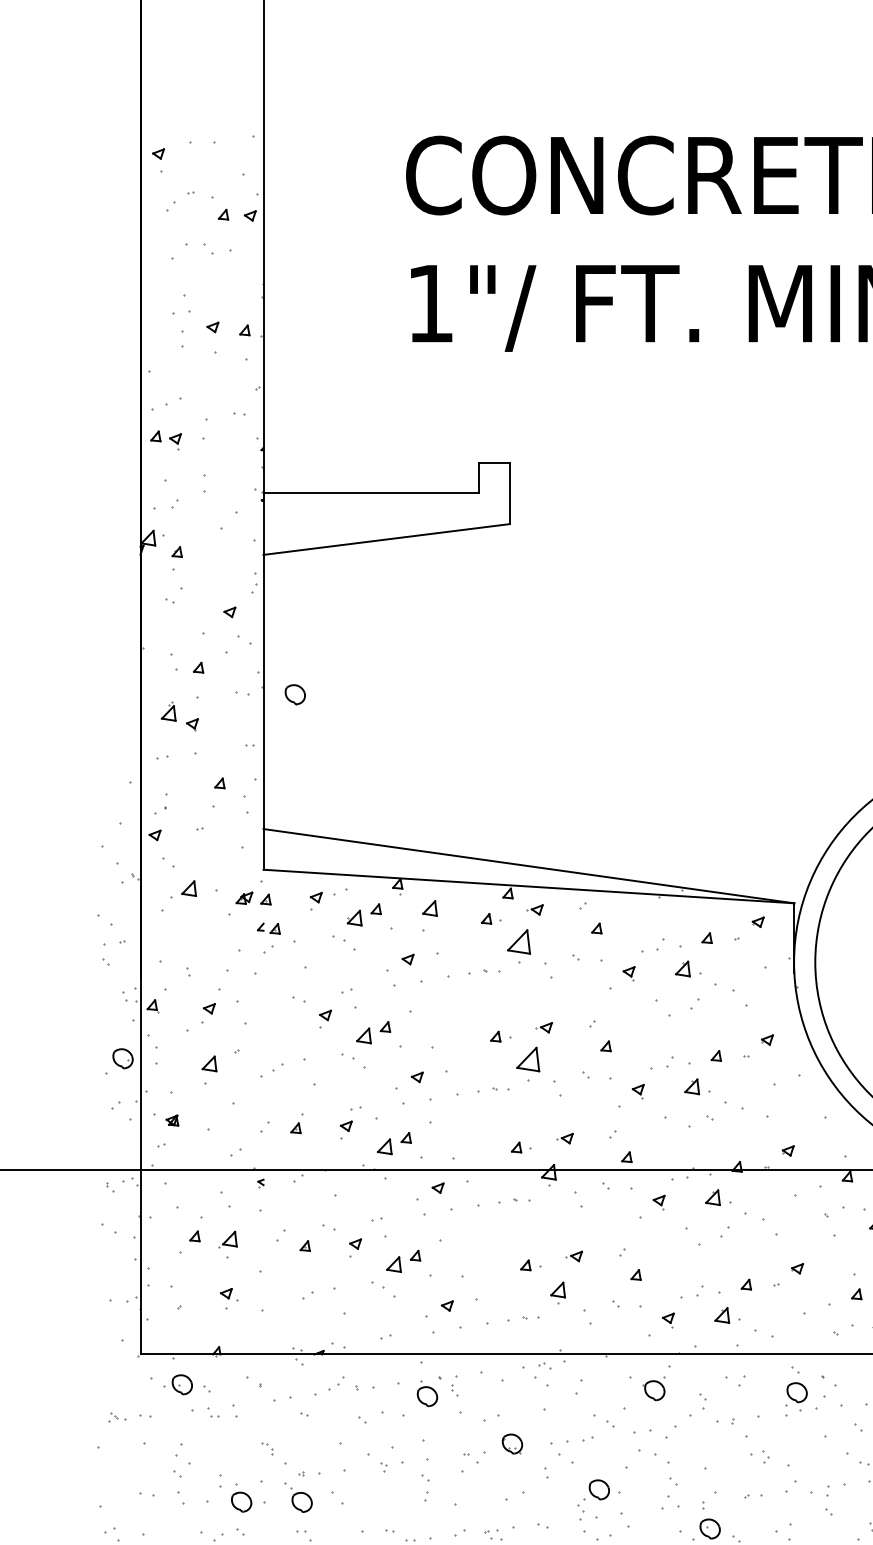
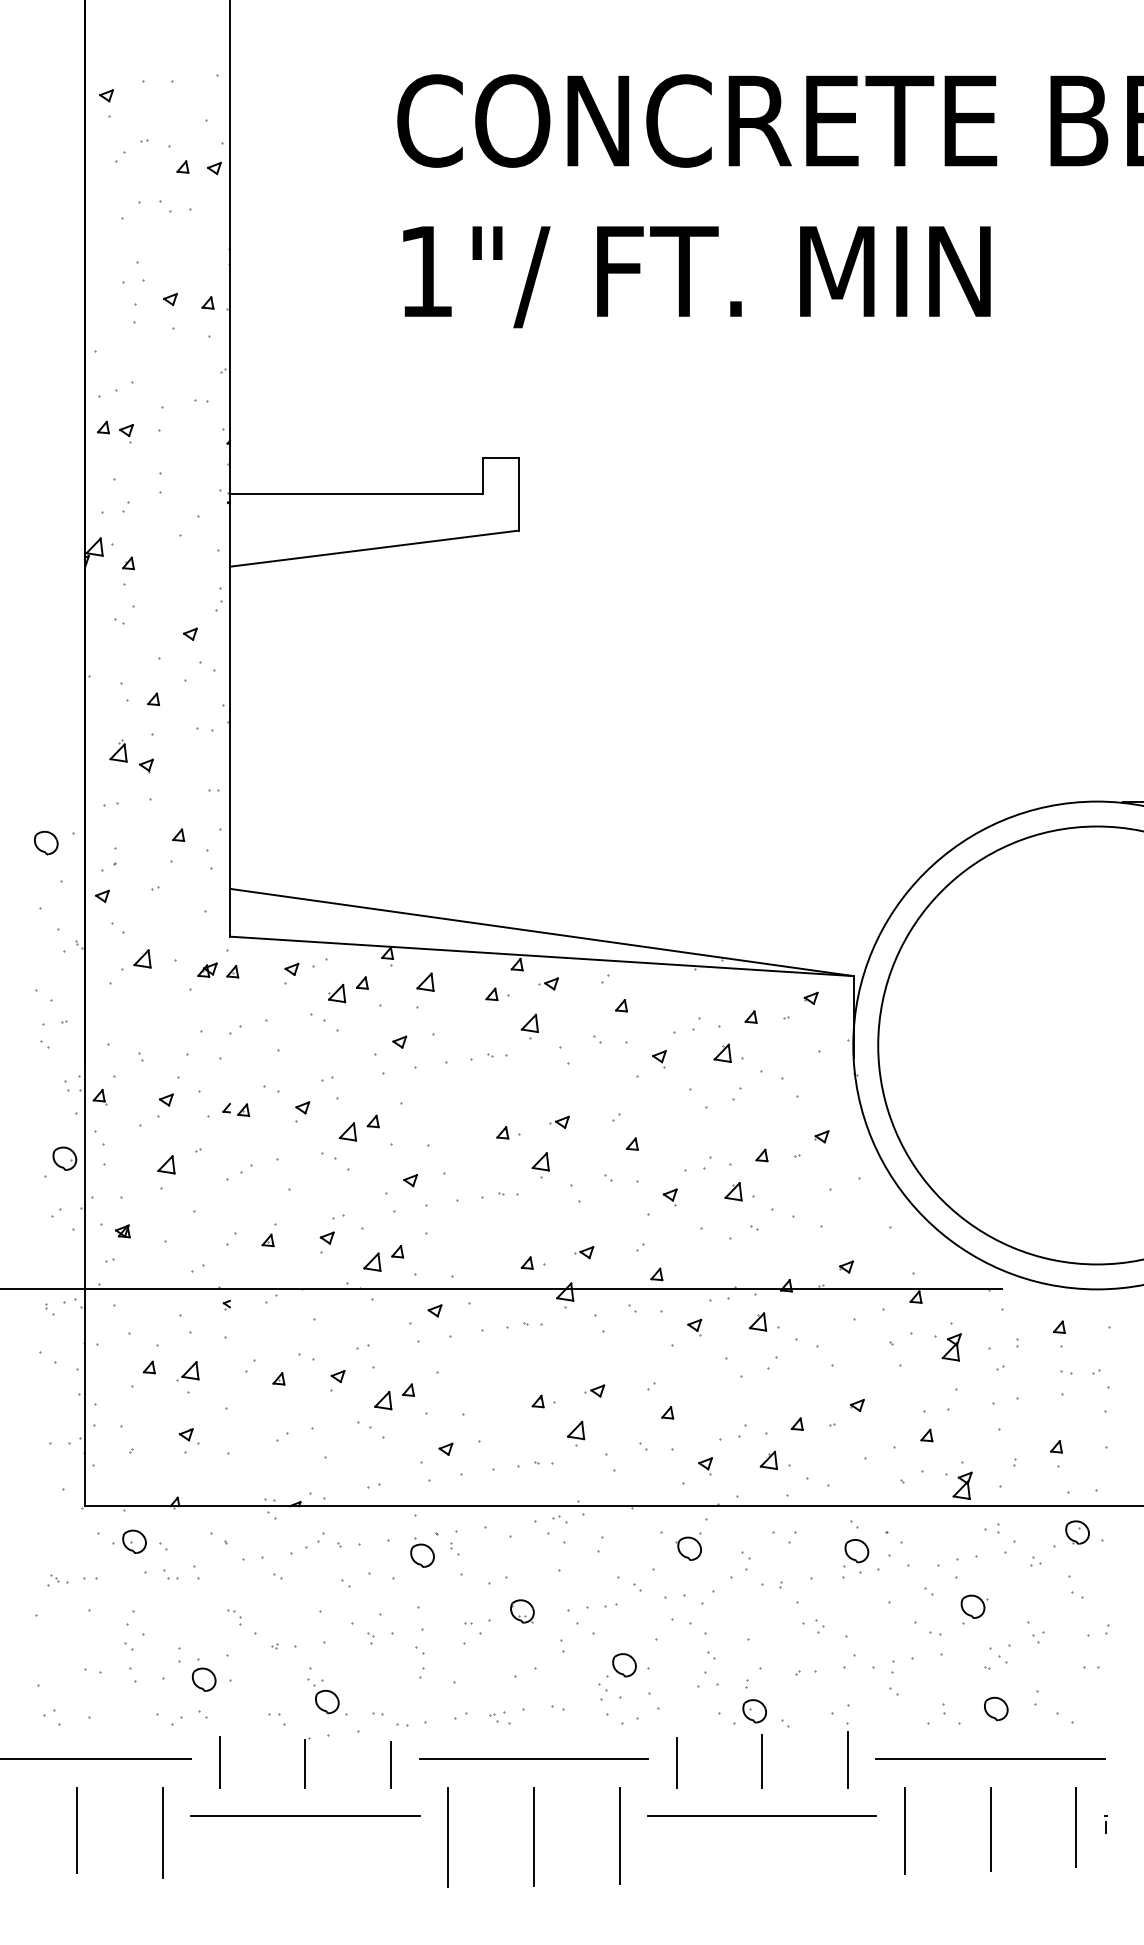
part: (295, 694) -> (46, 842), moved
part: (268, 928) -> (235, 1109), moved
part: (518, 946) -> (529, 1026), size x0.62
part: (527, 1064) -> (540, 1165), size x0.62
part: (298, 1497) -> (323, 1696), moved

